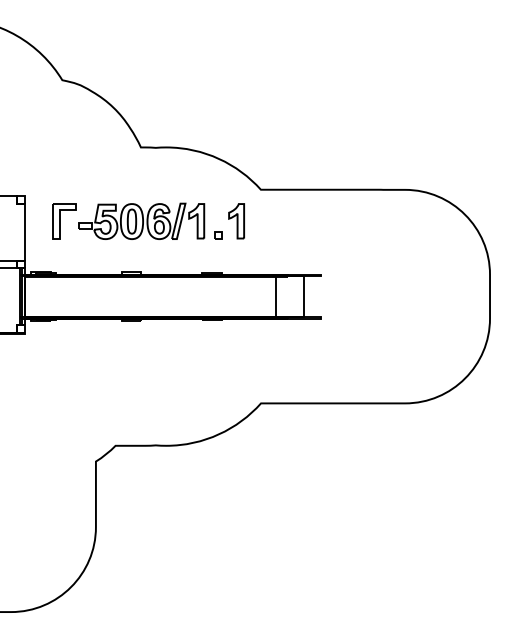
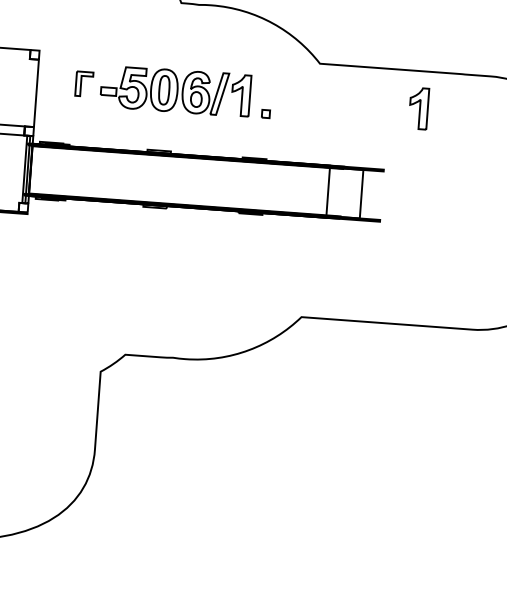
part: (64, 221) -> (84, 84), size x0.6
part: (236, 221) -> (418, 108), moved

